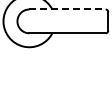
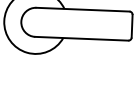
line: (68, 9) -> (84, 9), dashed -> solid

